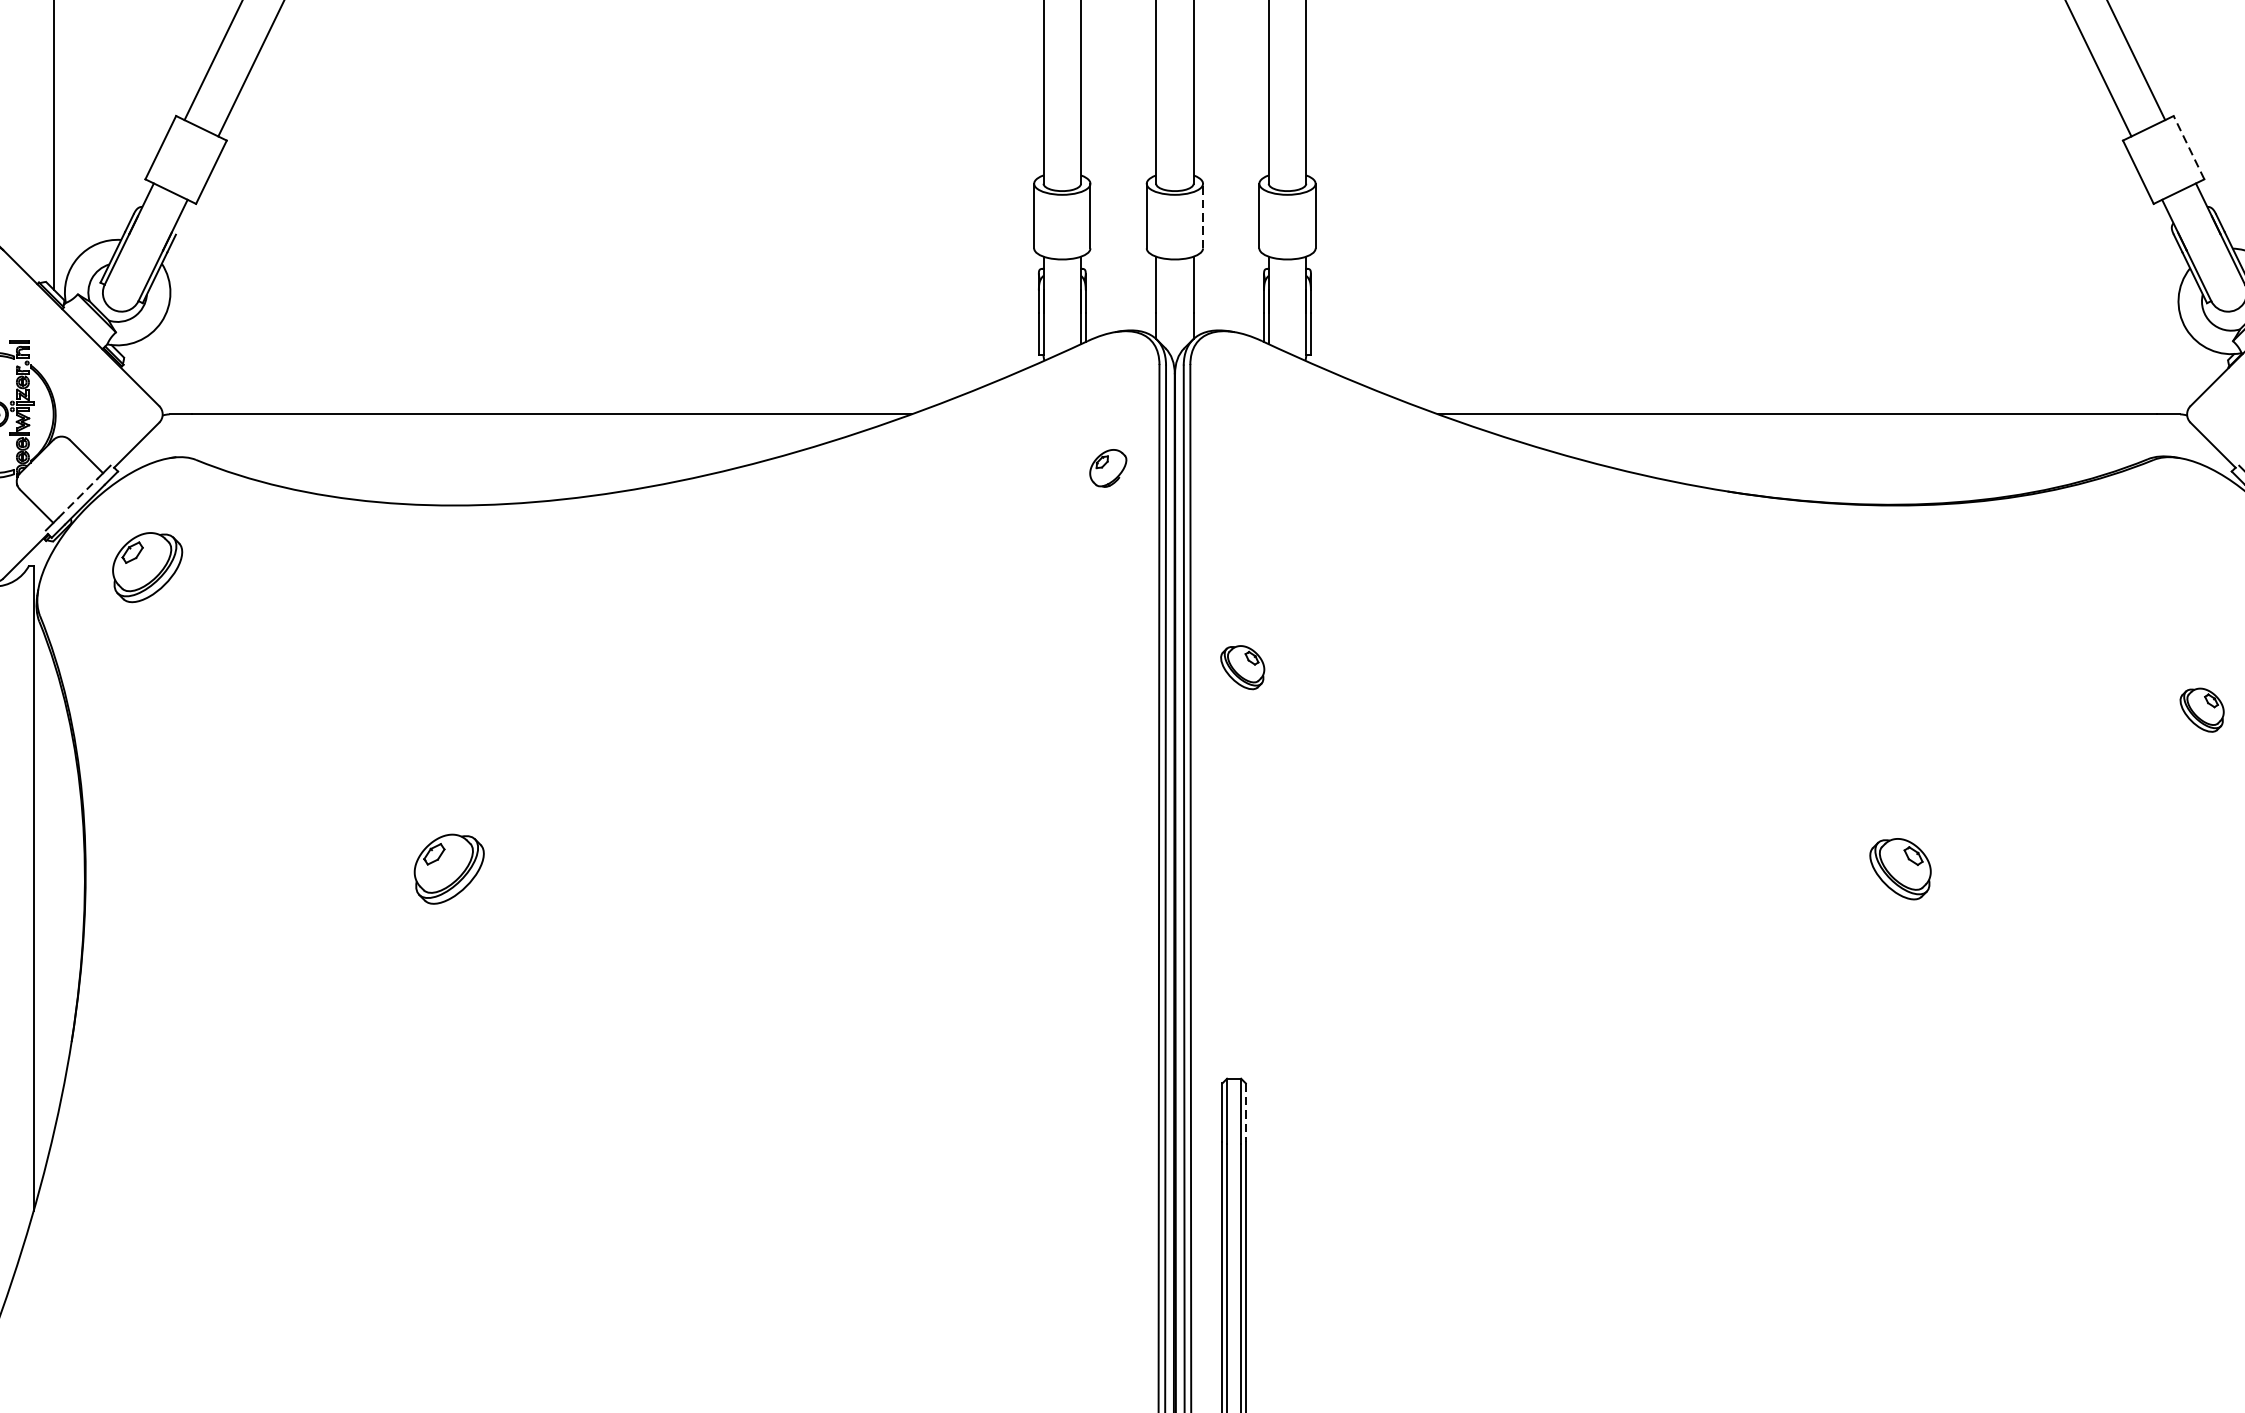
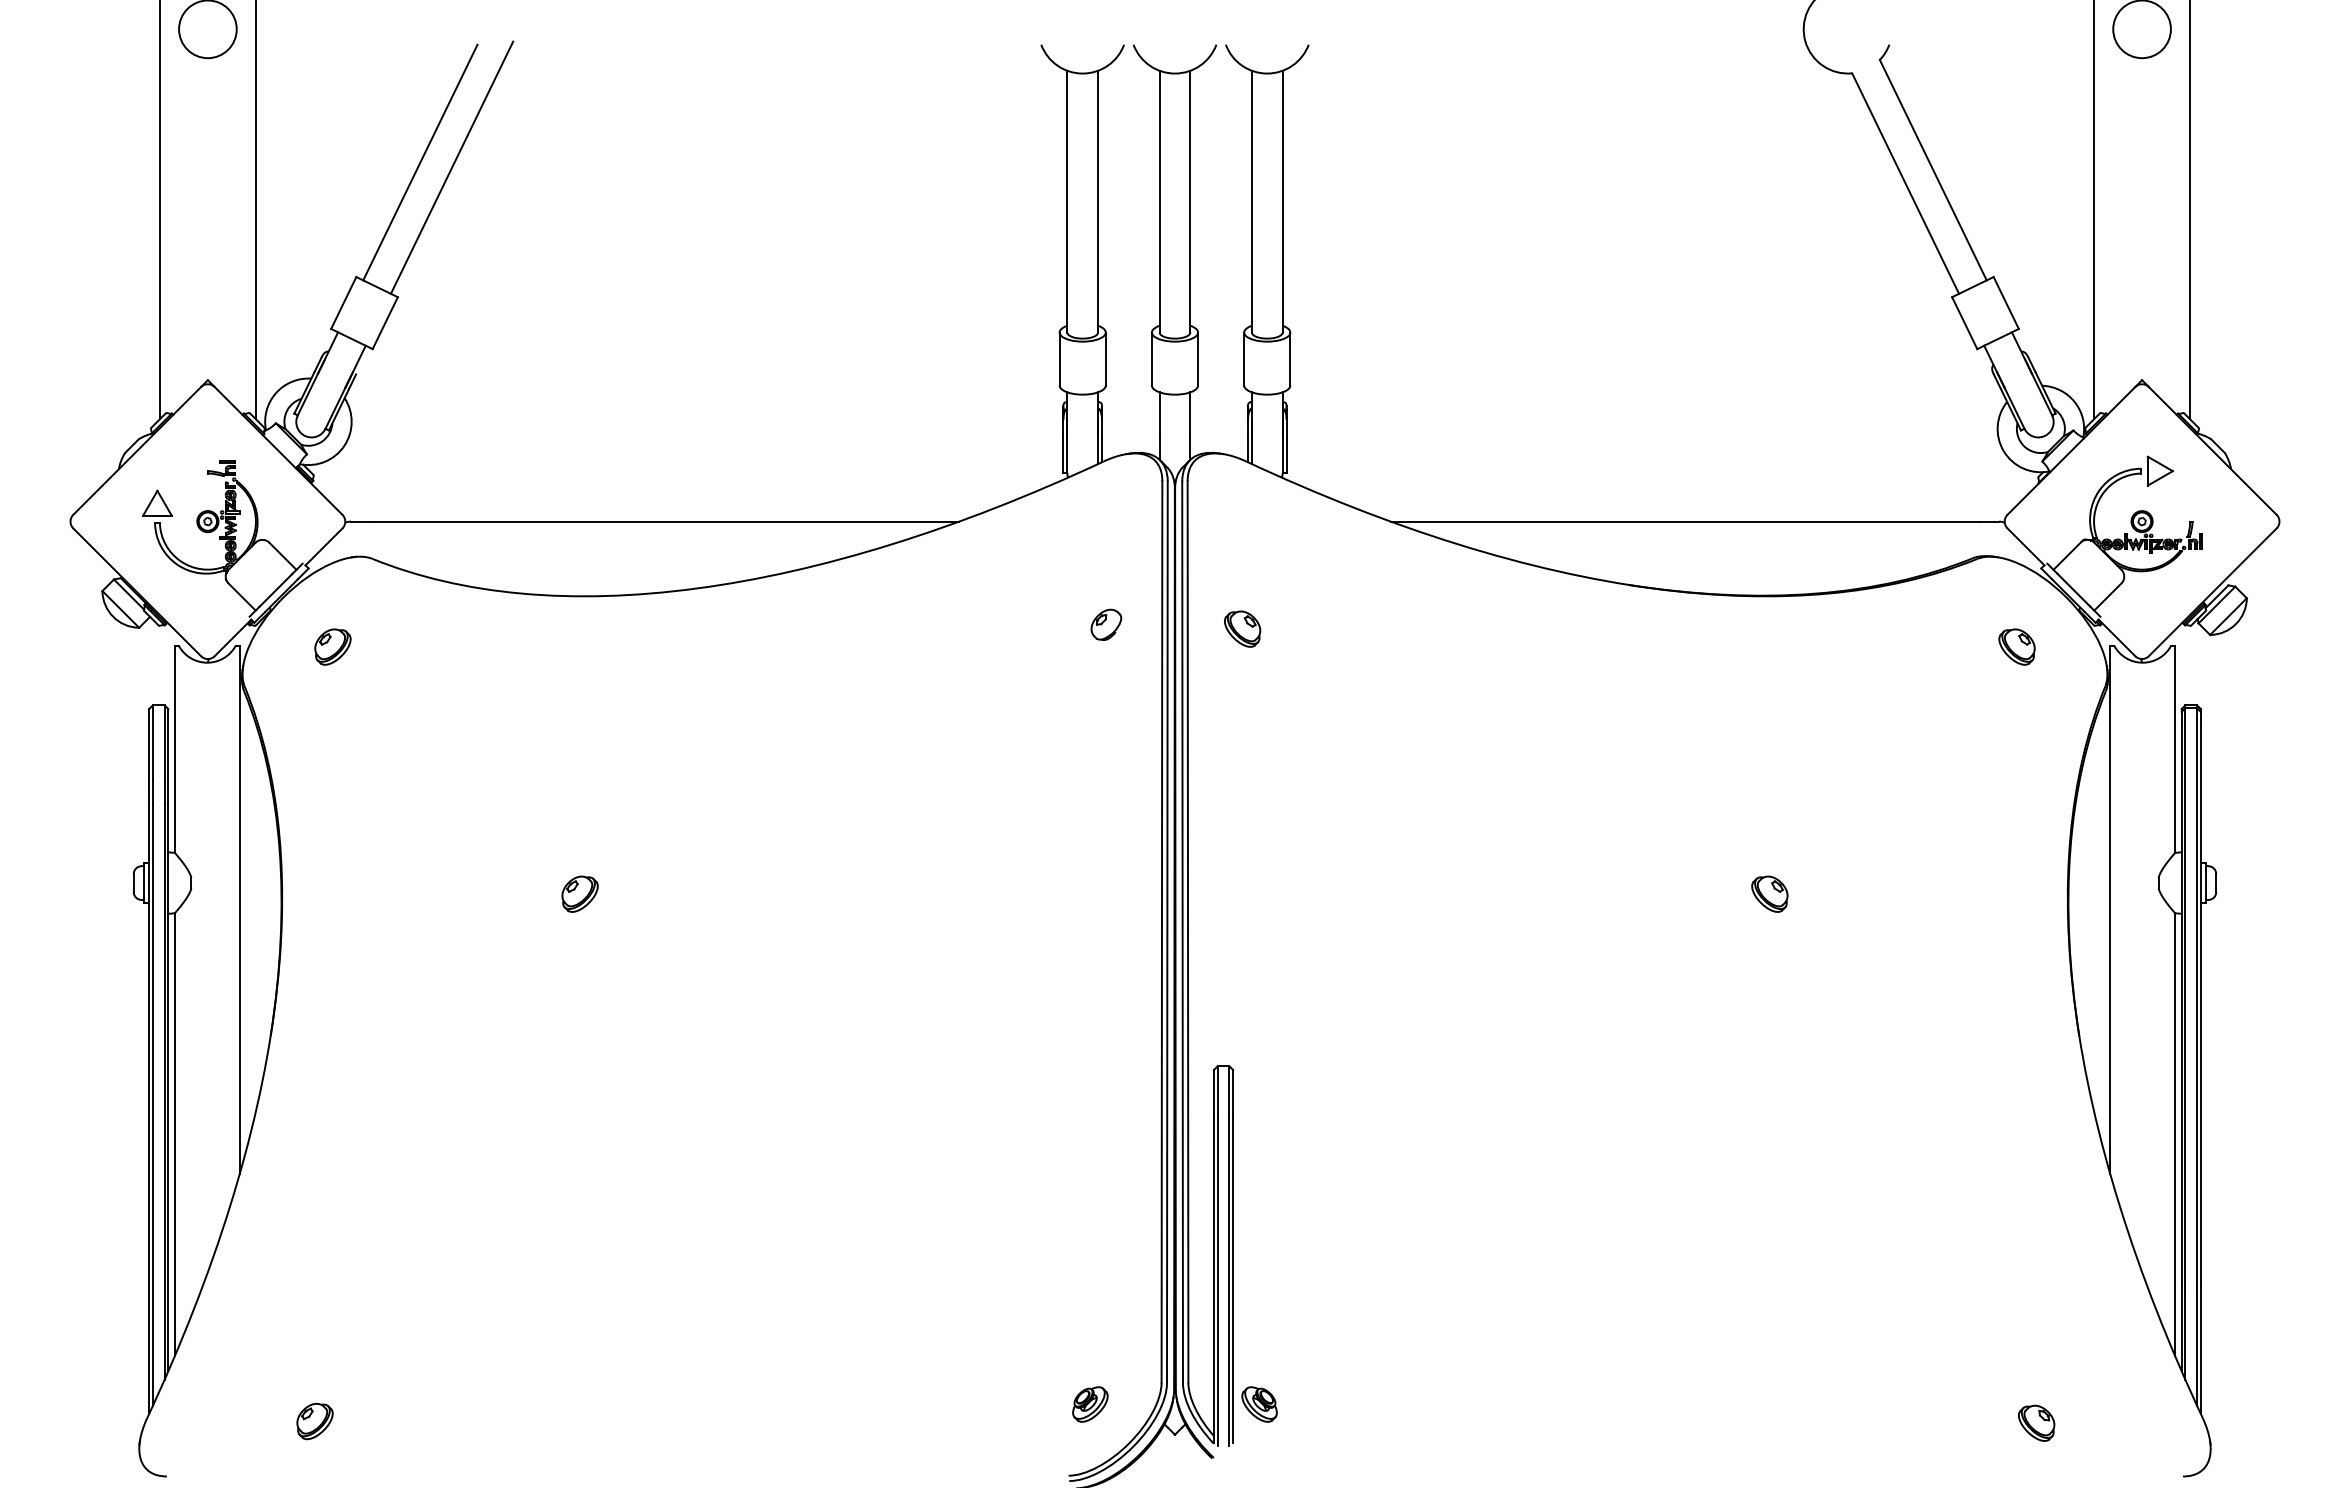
line: (2189, 148) -> (2006, 303), dashed -> solid
line: (1203, 216) -> (1198, 359), dashed -> solid
part: (1108, 467) -> (1106, 624), moved
line: (78, 497) -> (276, 589), dashed -> solid
part: (147, 566) -> (332, 646), size x0.62
part: (1242, 666) -> (1242, 628), moved
part: (2201, 709) -> (2016, 646), moved
part: (448, 868) -> (579, 893), size x0.62
part: (1900, 868) -> (1769, 893), size x0.71
line: (1246, 1112) -> (1233, 1093), dashed -> solid

